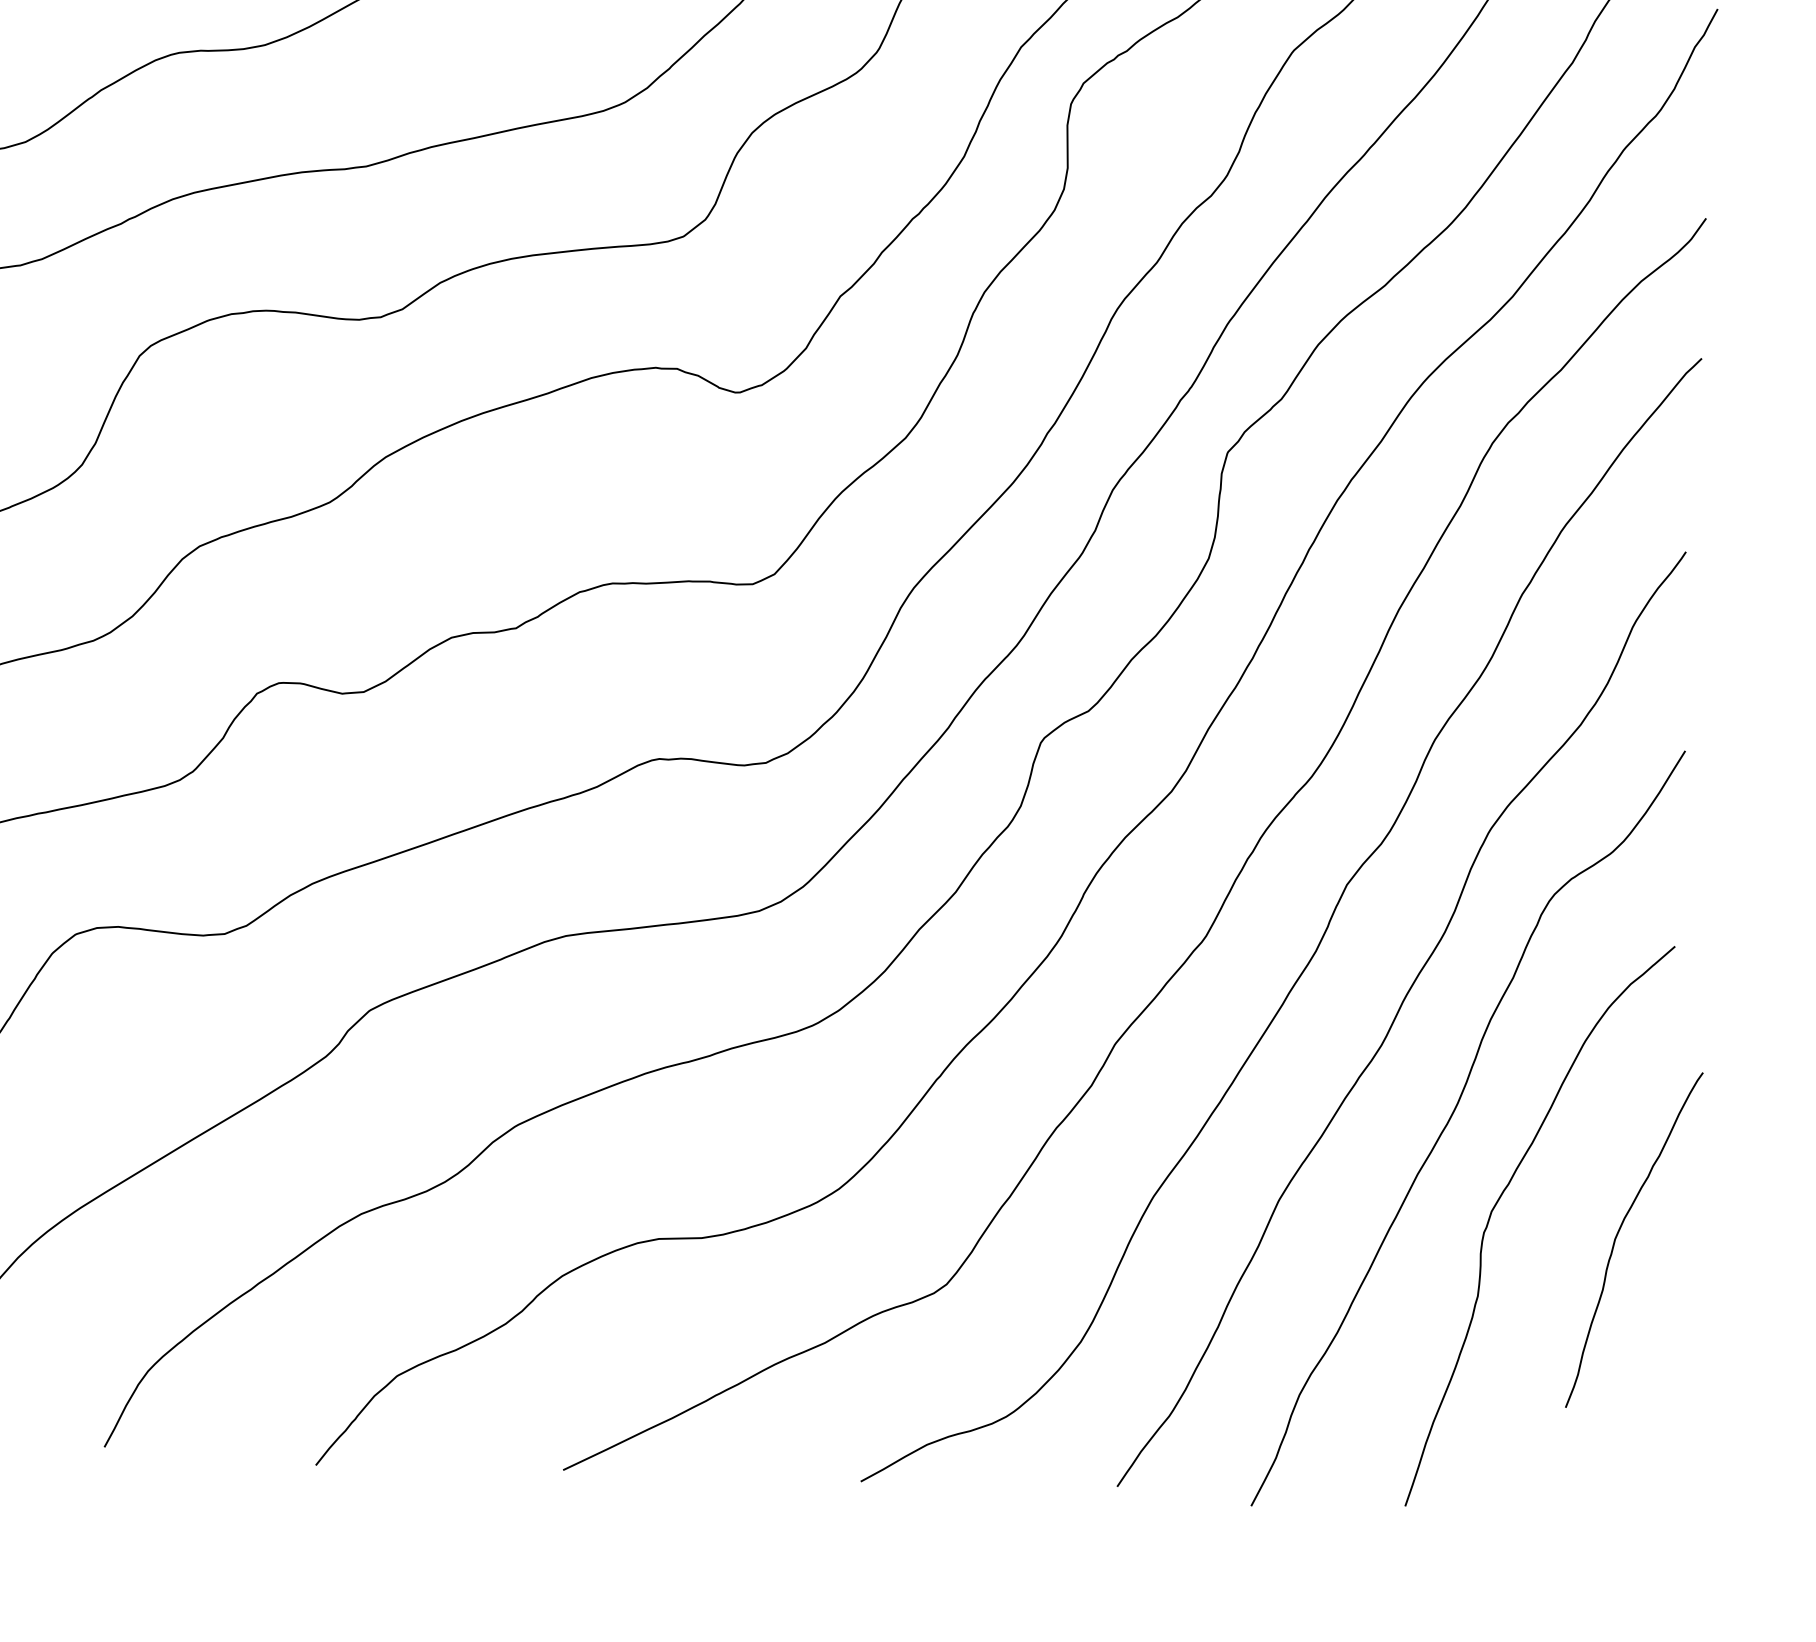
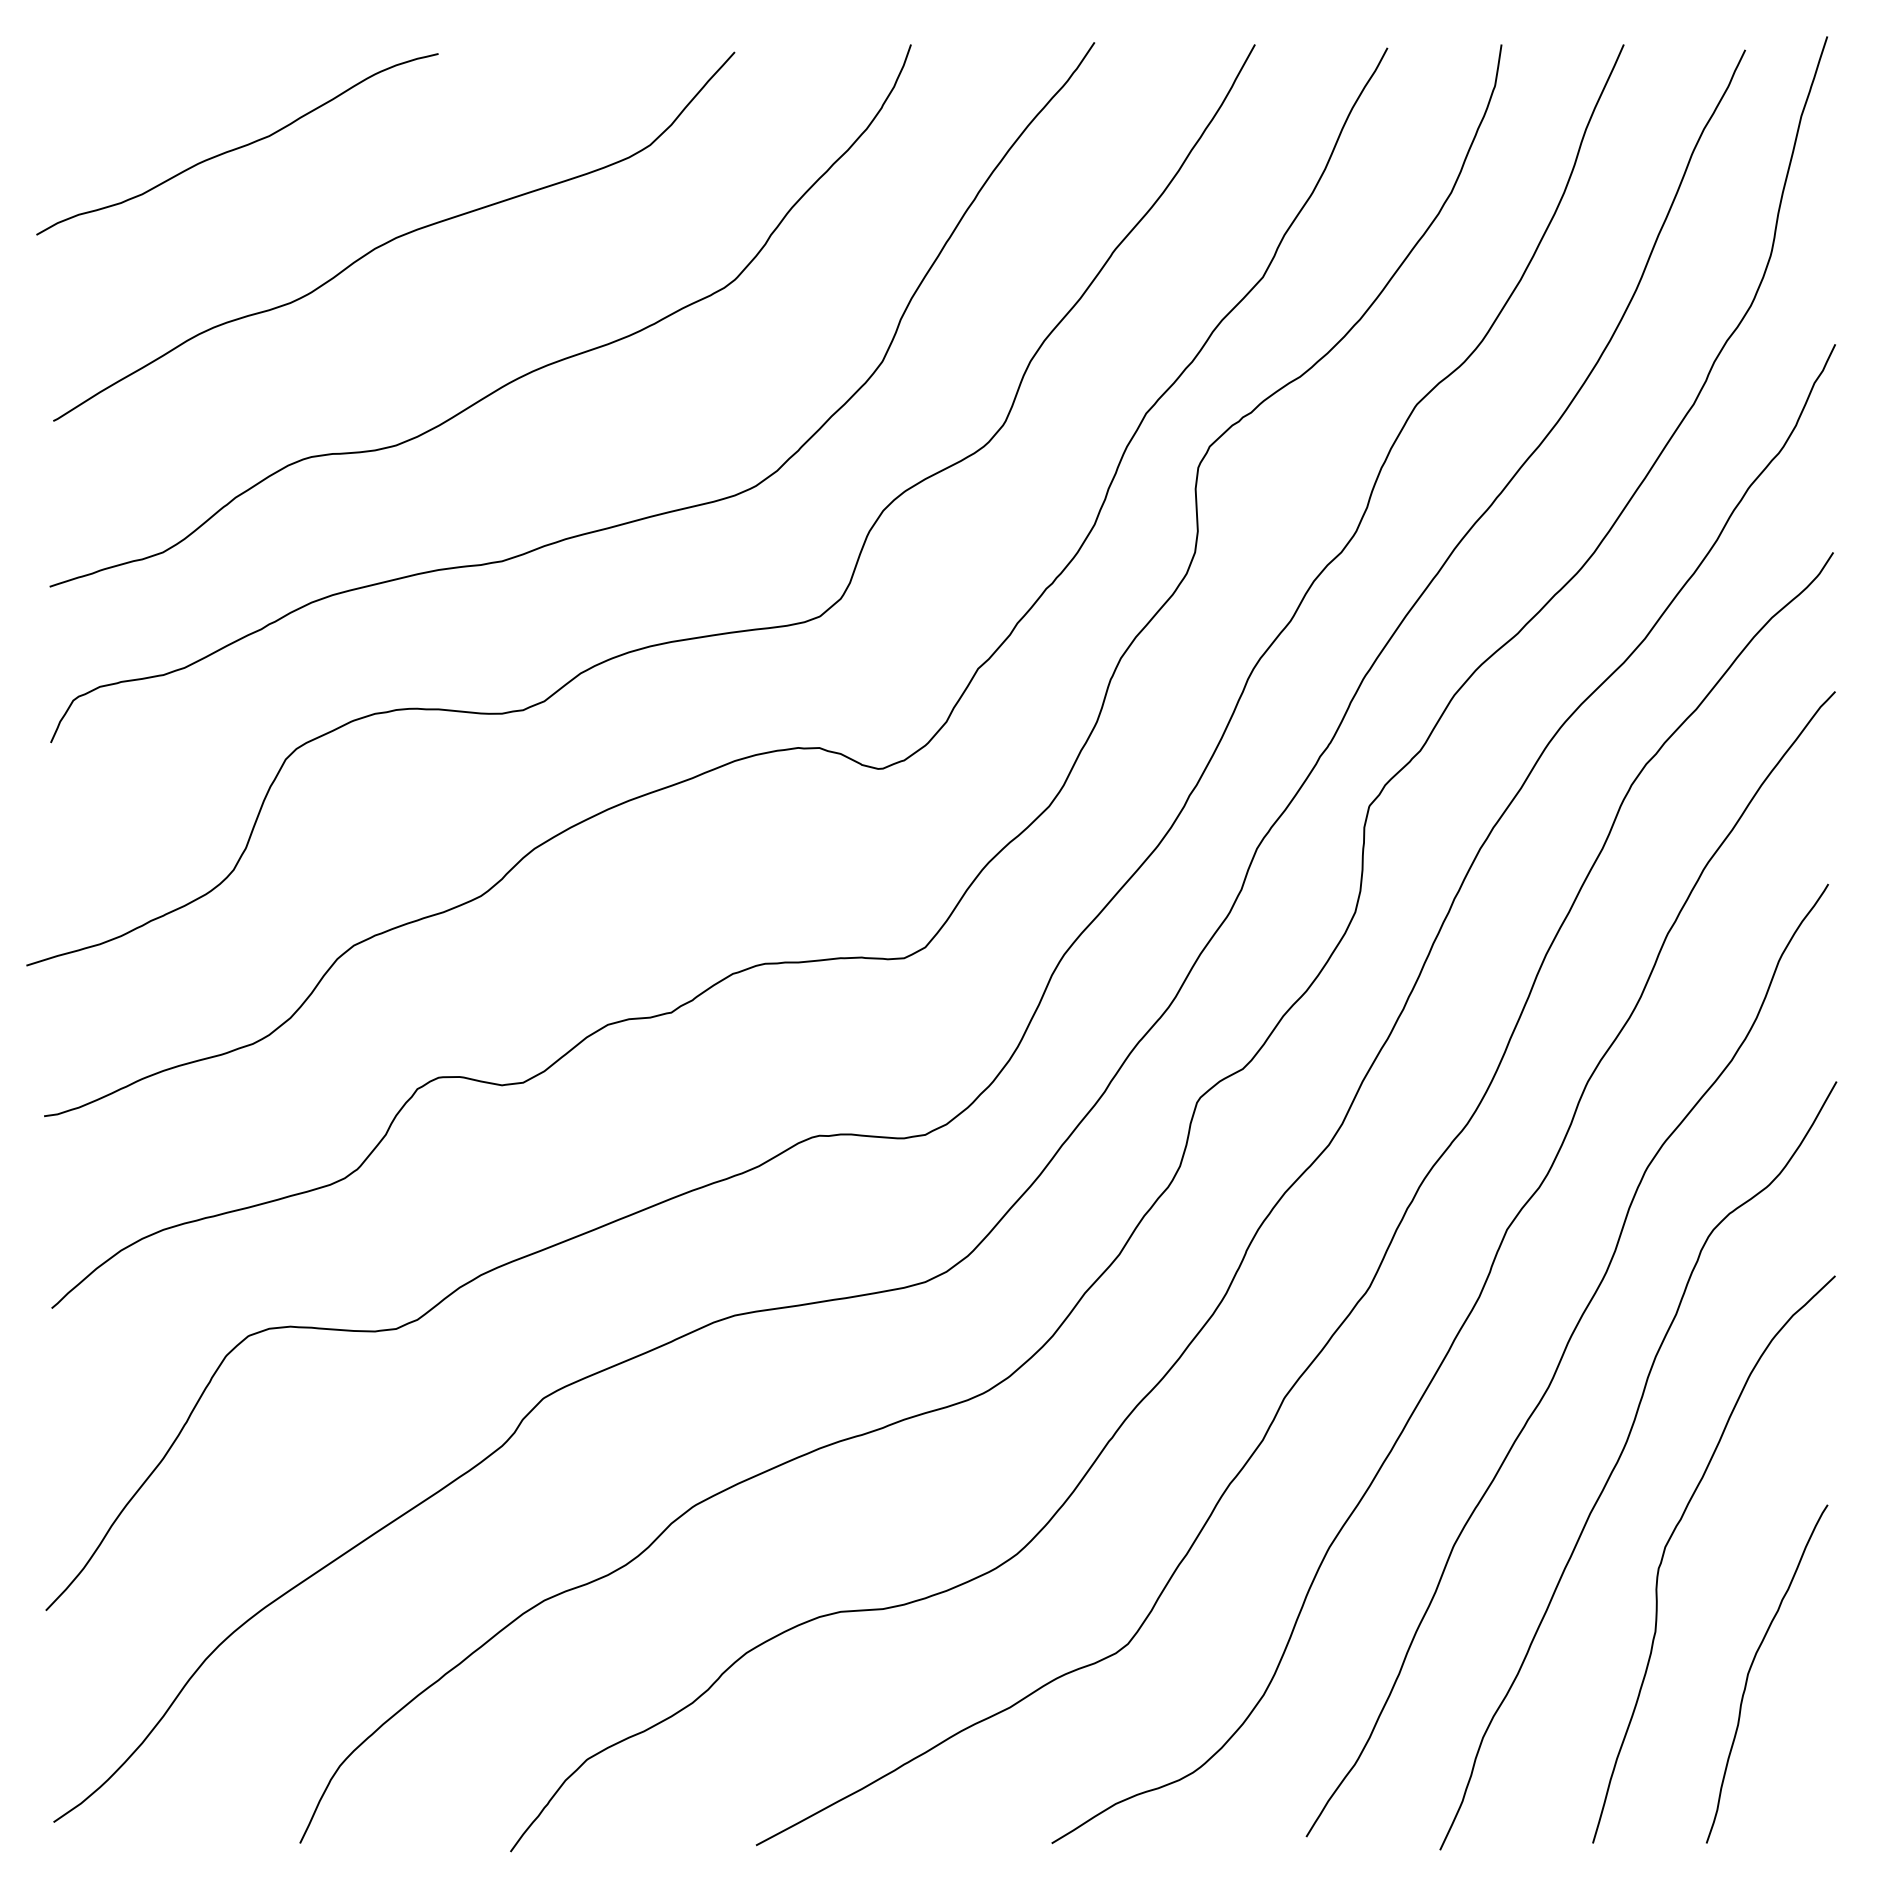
curve: (1618, 1233) -> (1751, 1668), moved

